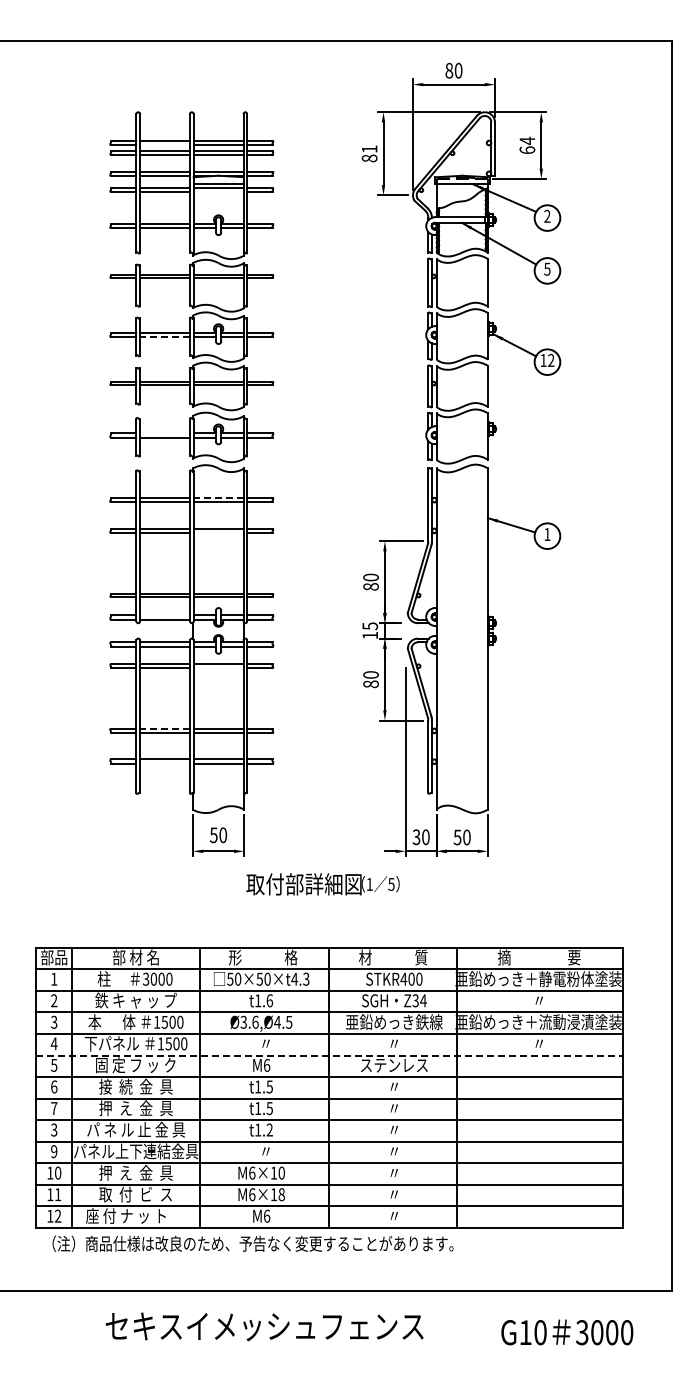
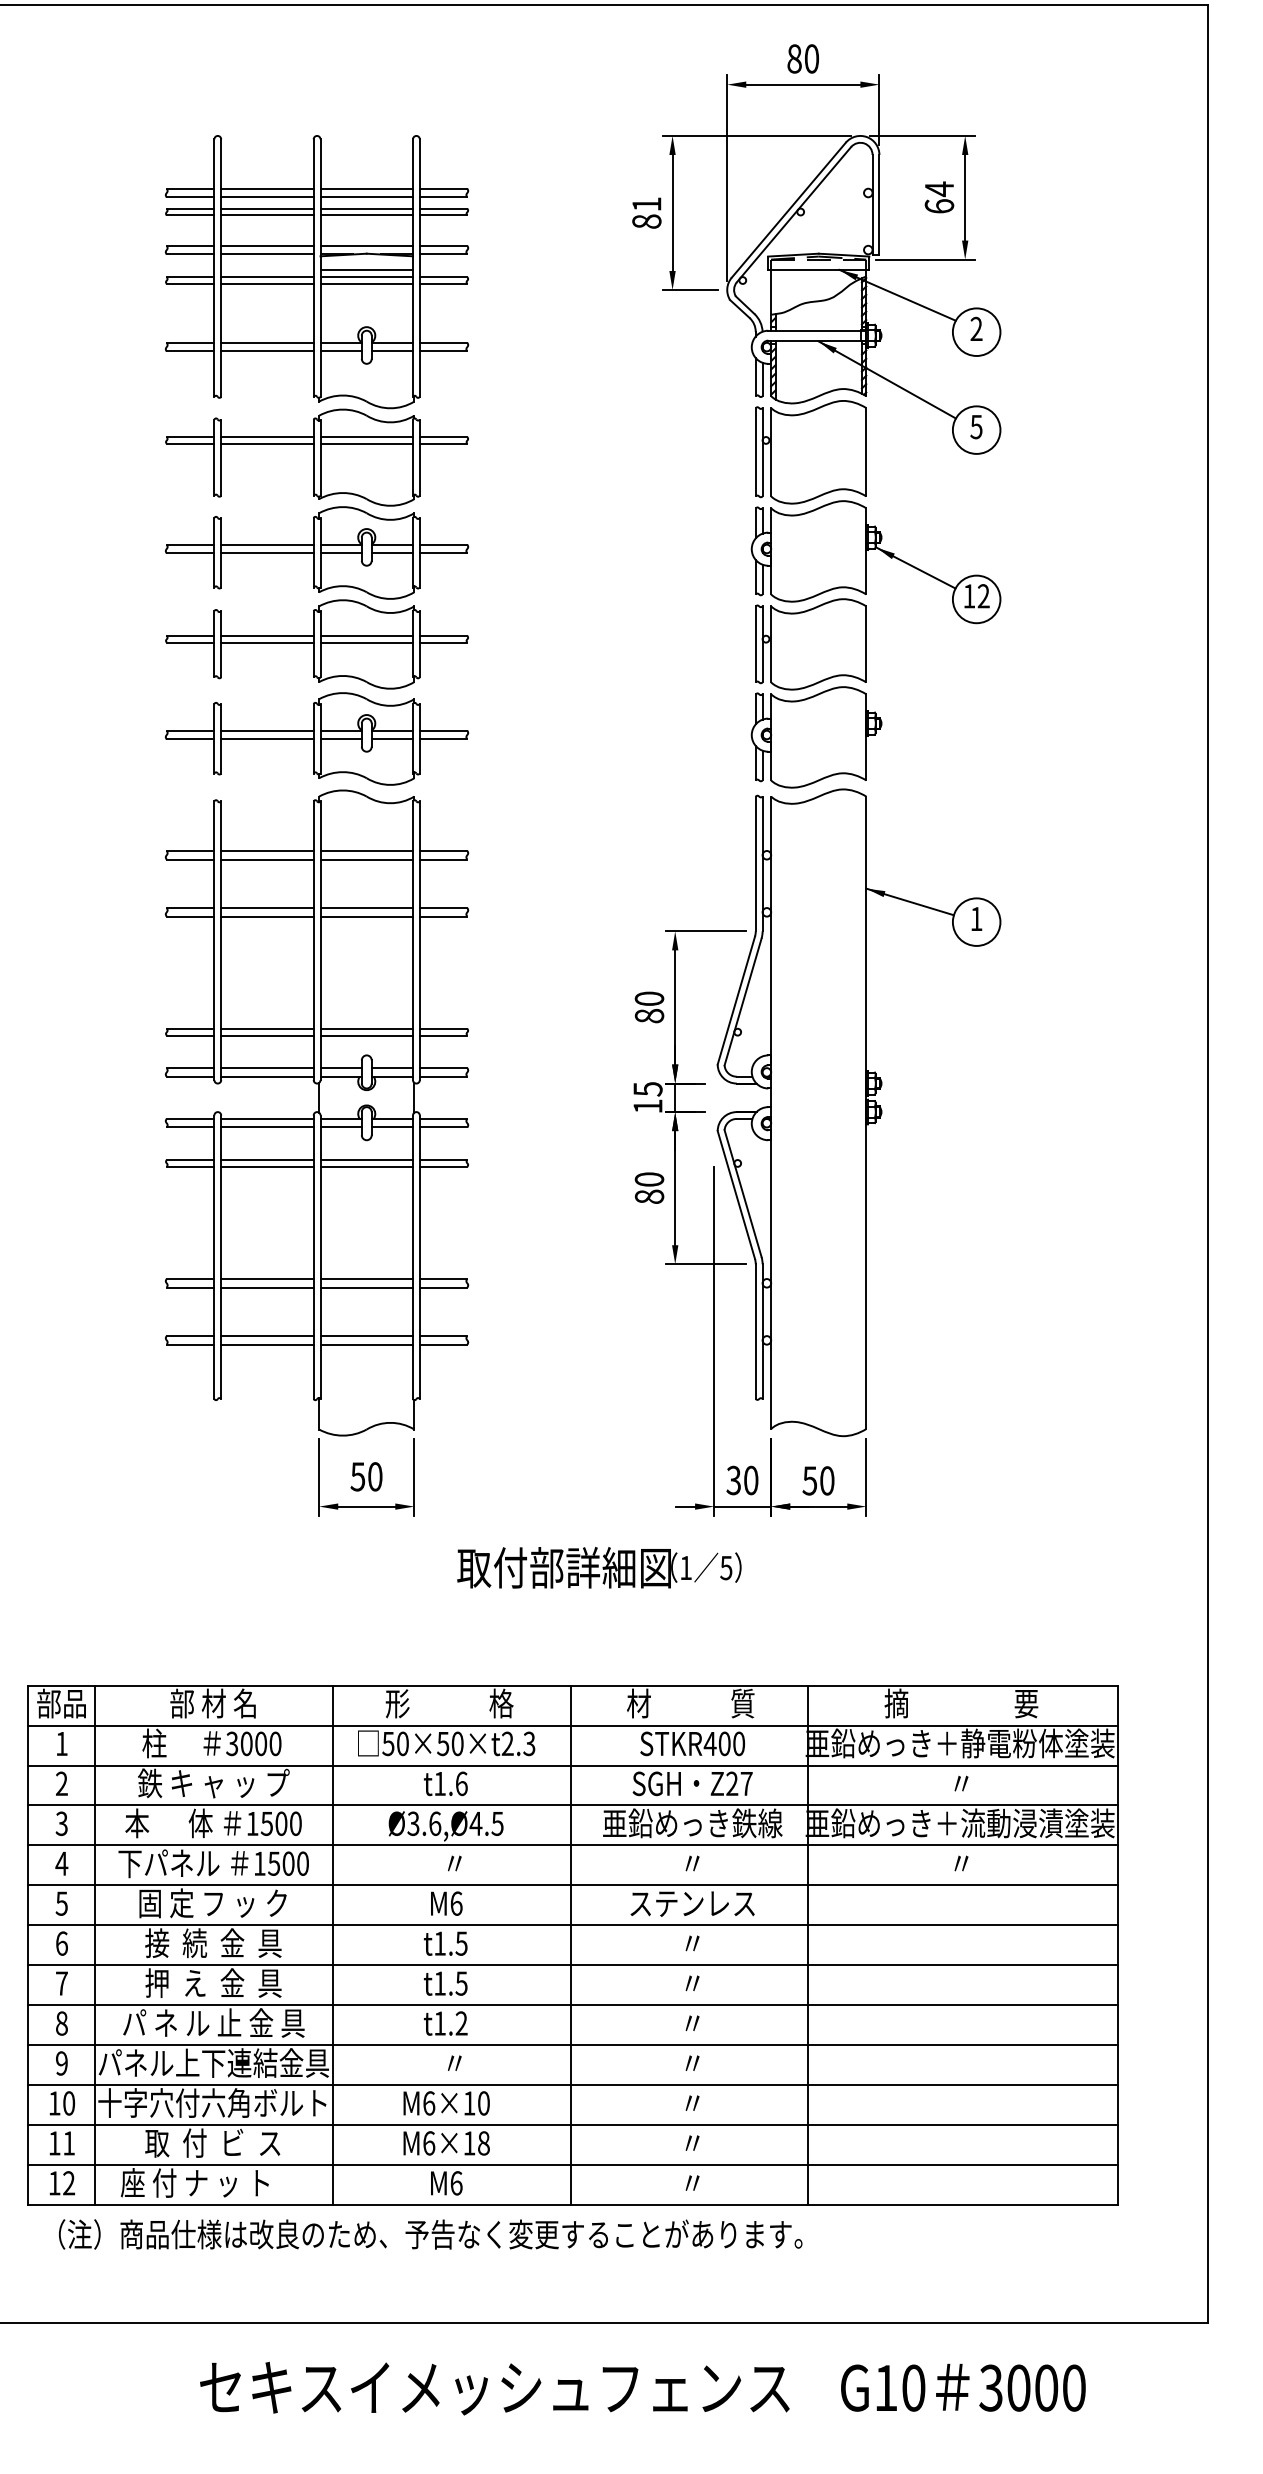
line: (164, 145) -> (266, 197), added
line: (218, 192) -> (366, 284), added
line: (165, 337) -> (268, 553), dashed -> solid
line: (164, 432) -> (266, 729), added
line: (218, 497) -> (366, 850), dashed -> solid
line: (218, 533) -> (366, 917), added
line: (164, 614) -> (266, 1067), added
line: (218, 668) -> (366, 1167), added
line: (165, 728) -> (268, 1278), dashed -> solid
line: (164, 764) -> (266, 1345), added
text: (322, 884) -> (598, 1568), moved
text: (294, 978) -> (507, 1742), 50×50×t4.3 -> 50×50×t2.3
text: (419, 1000) -> (739, 1783), Z34 -> Z27
line: (329, 1055) -> (572, 1885), dashed -> solid
text: (54, 1129) -> (62, 2022), 3 -> 8
text: (135, 1172) -> (212, 2102), 押  え  金  具 -> 十字穴付六角ボルト
text: (264, 1326) -> (494, 2387), moved
text: (567, 1332) -> (963, 2387), moved

